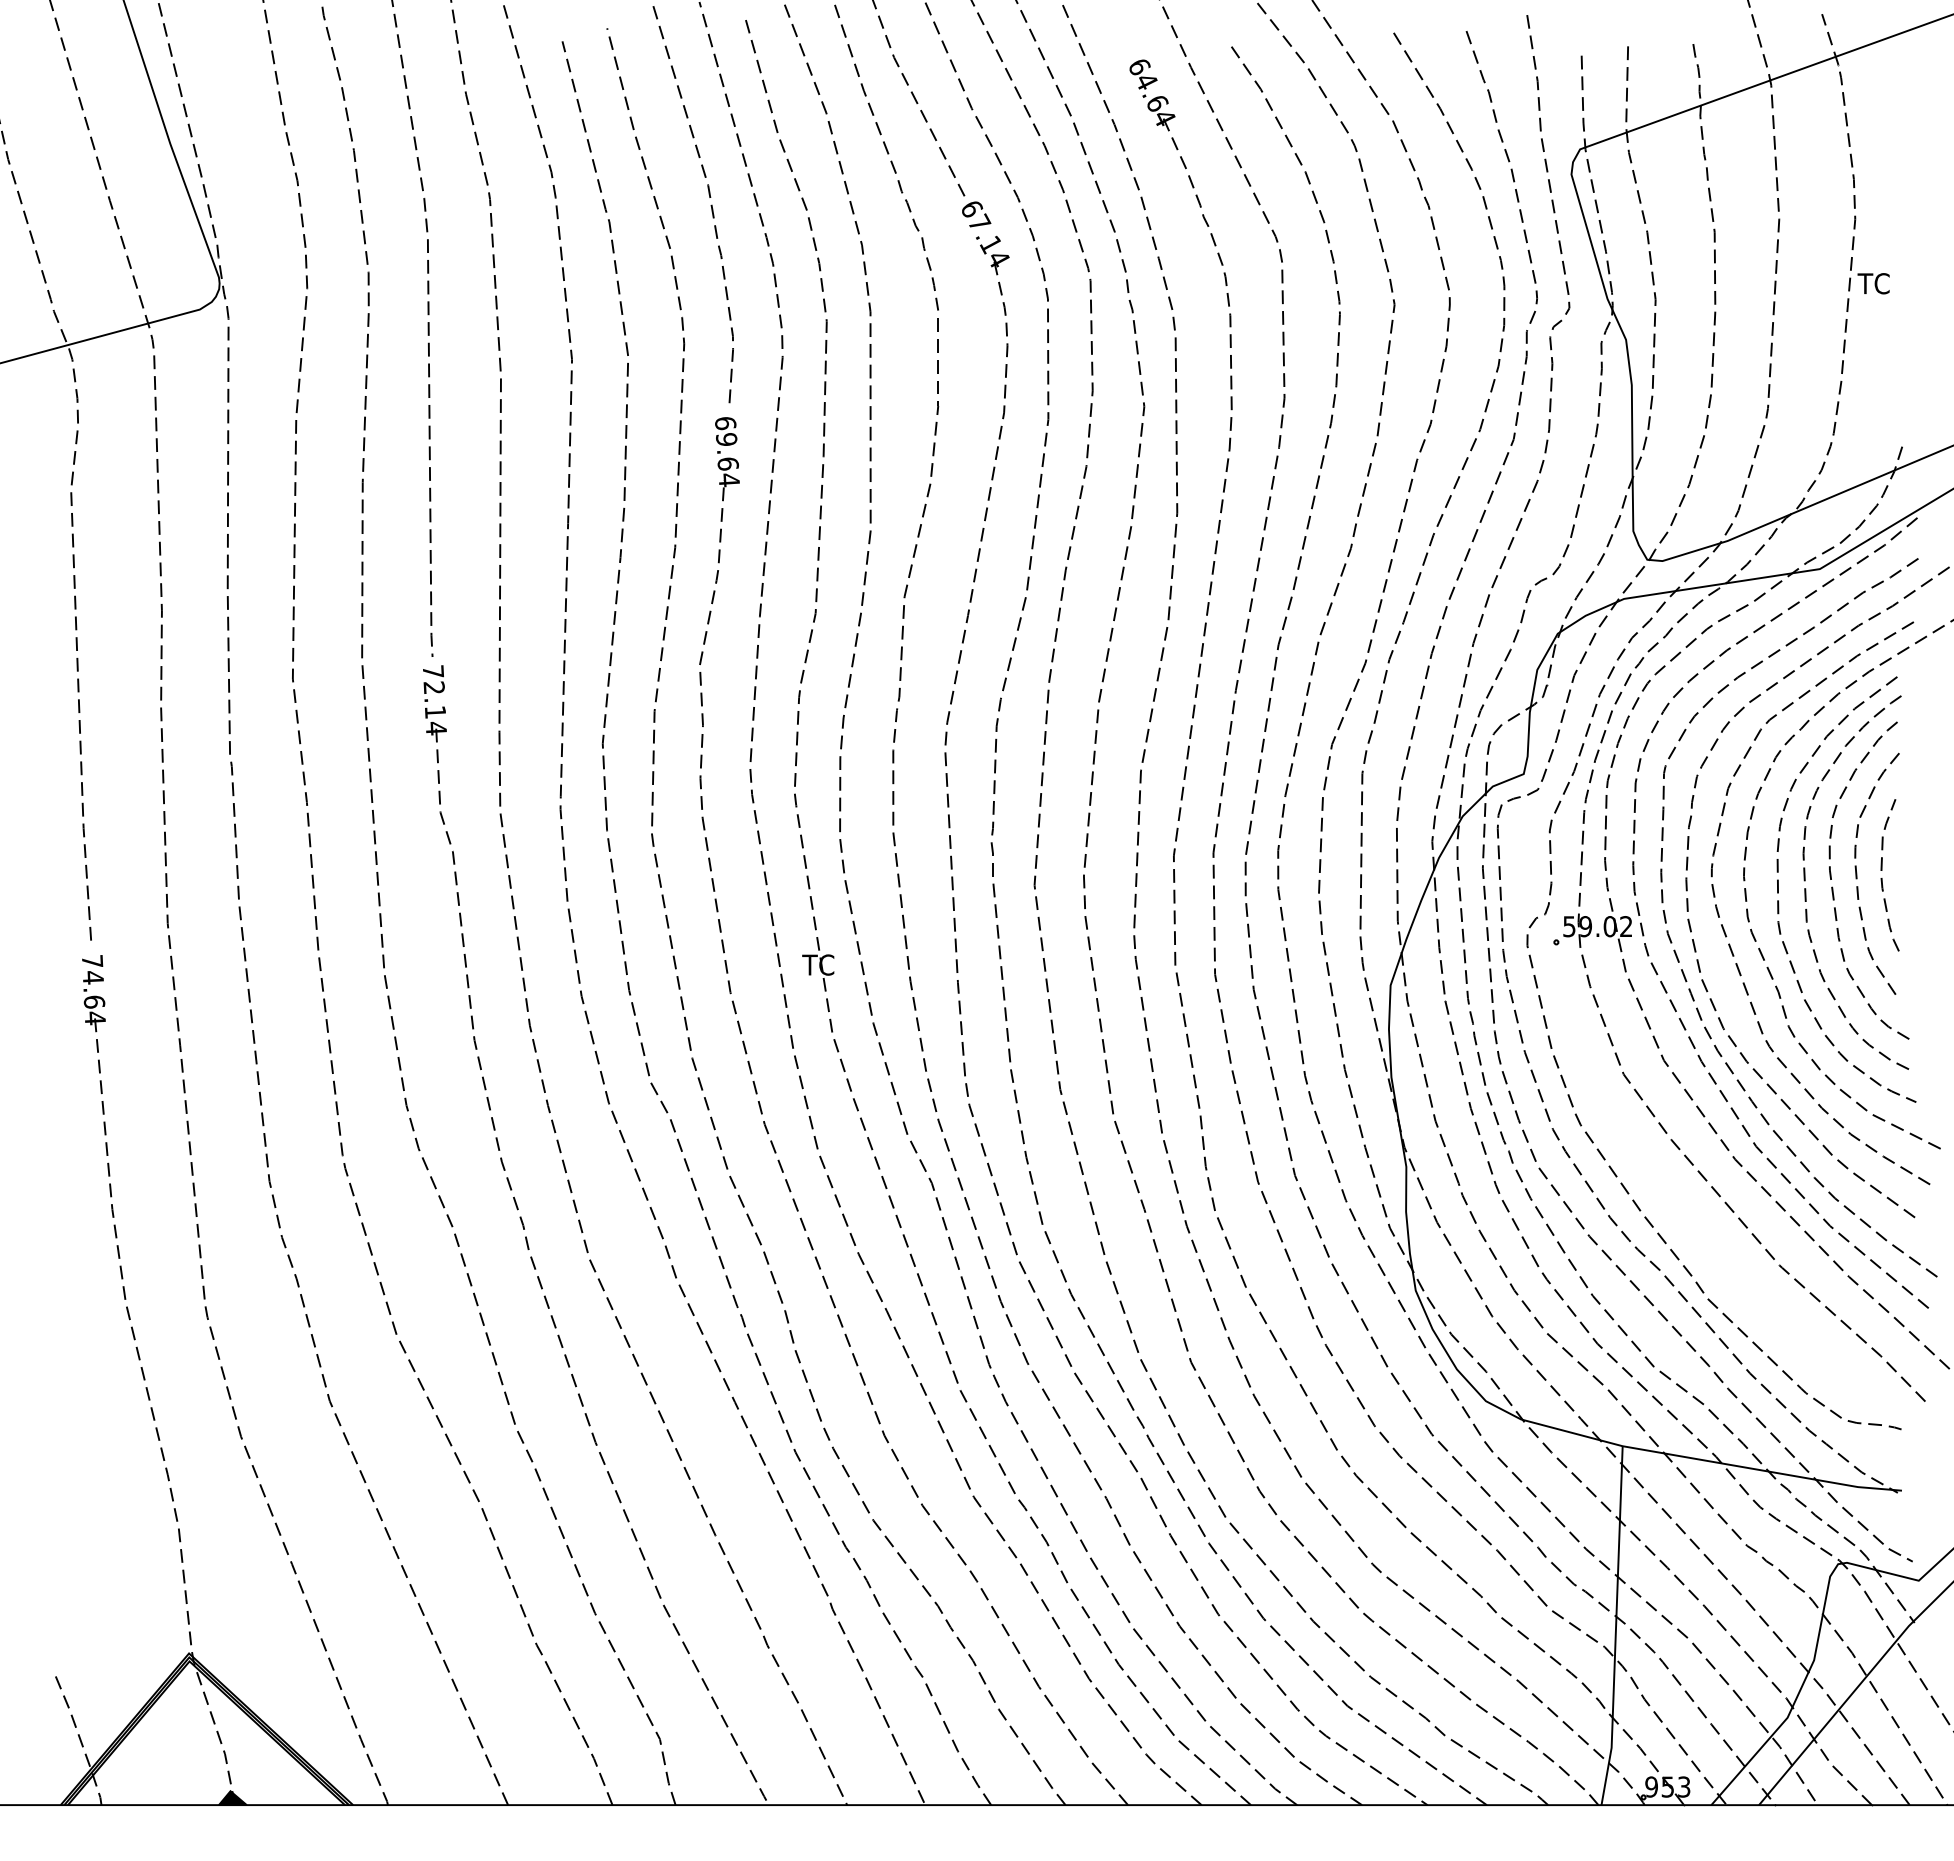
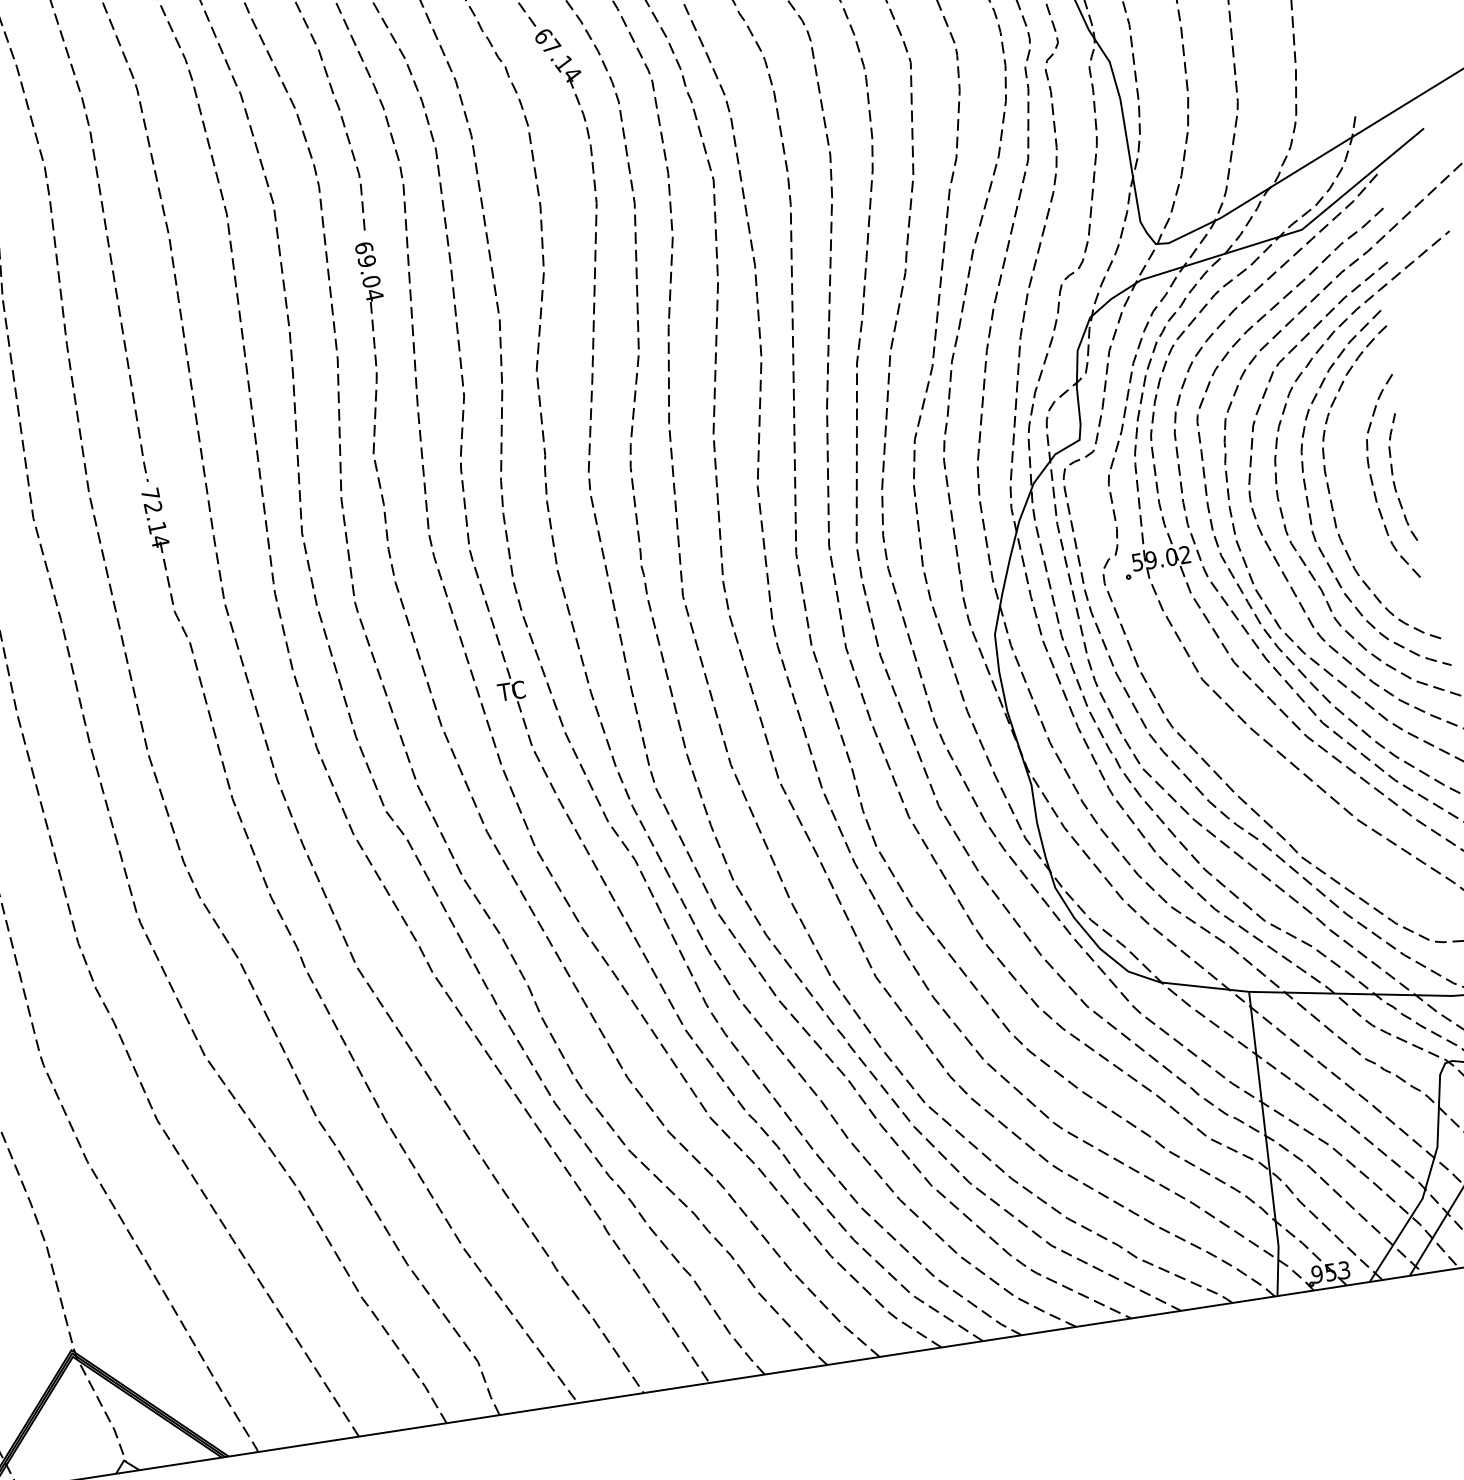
text: (728, 463) -> (371, 281), 69.64 -> 69.04
curve: (1833, 888) -> (1354, 496), removed
fill: (232, 1798) -> (126, 1466), removed

